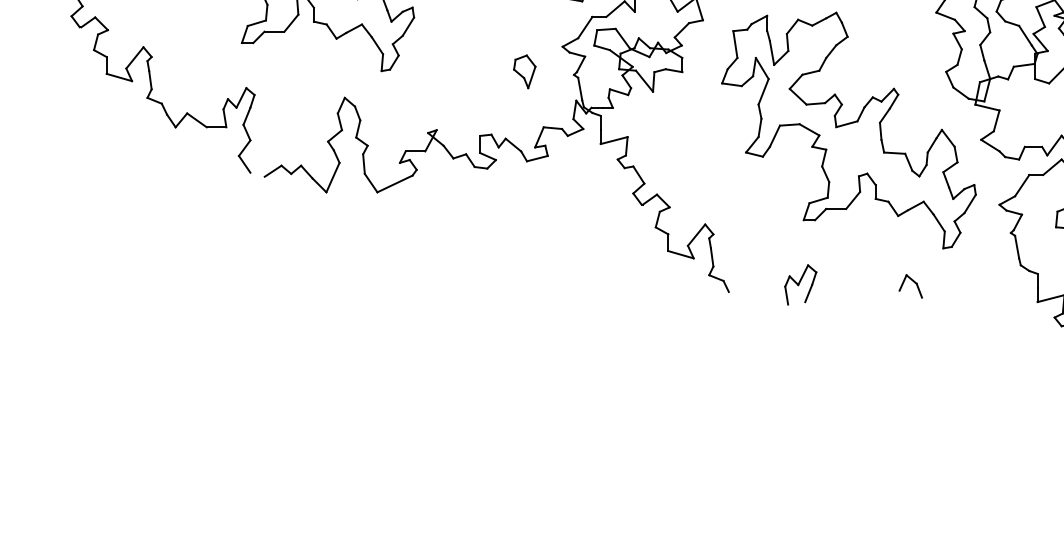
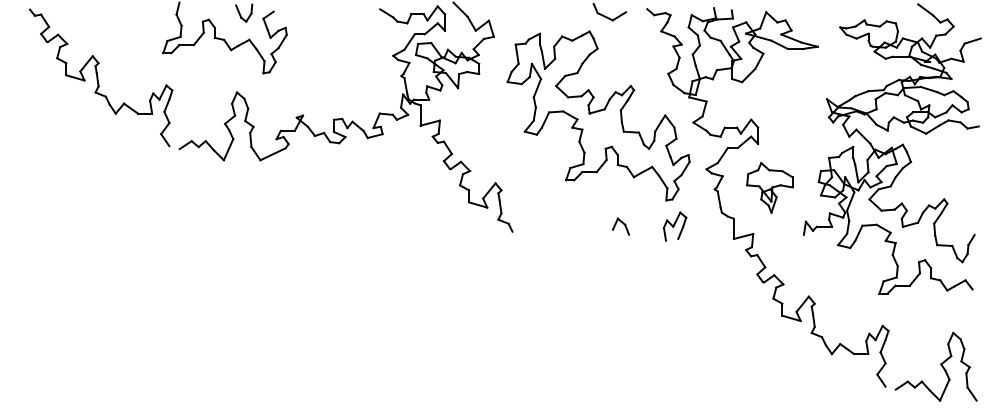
part: (523, 71) -> (365, 73), removed
part: (801, 284) -> (675, 226), moved
part: (910, 286) -> (620, 226), moved

